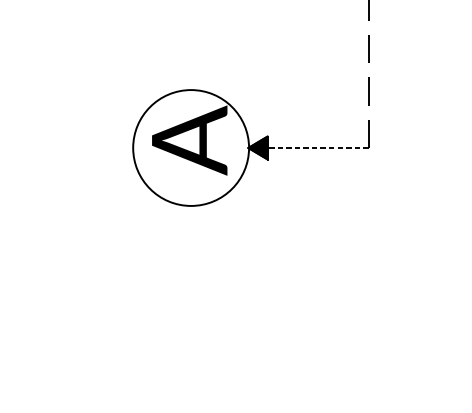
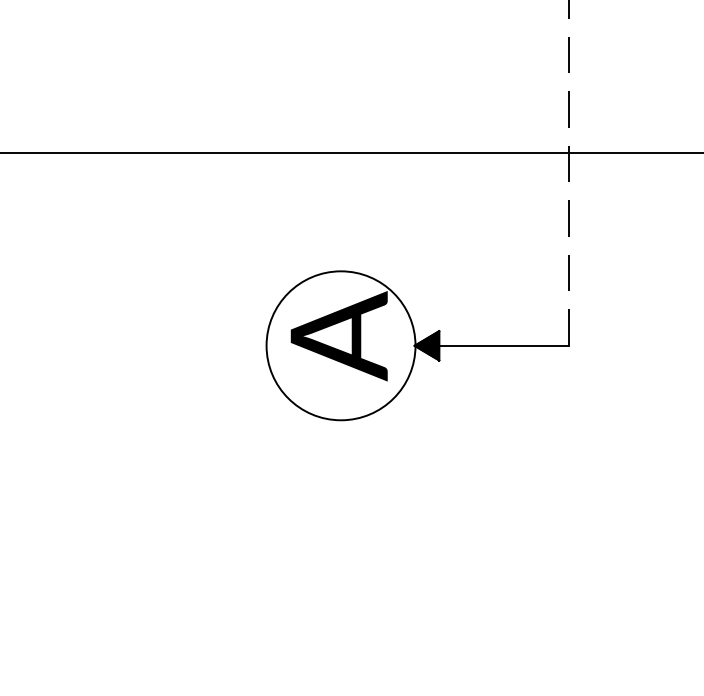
line: (318, 147) -> (504, 345), dashed -> solid

